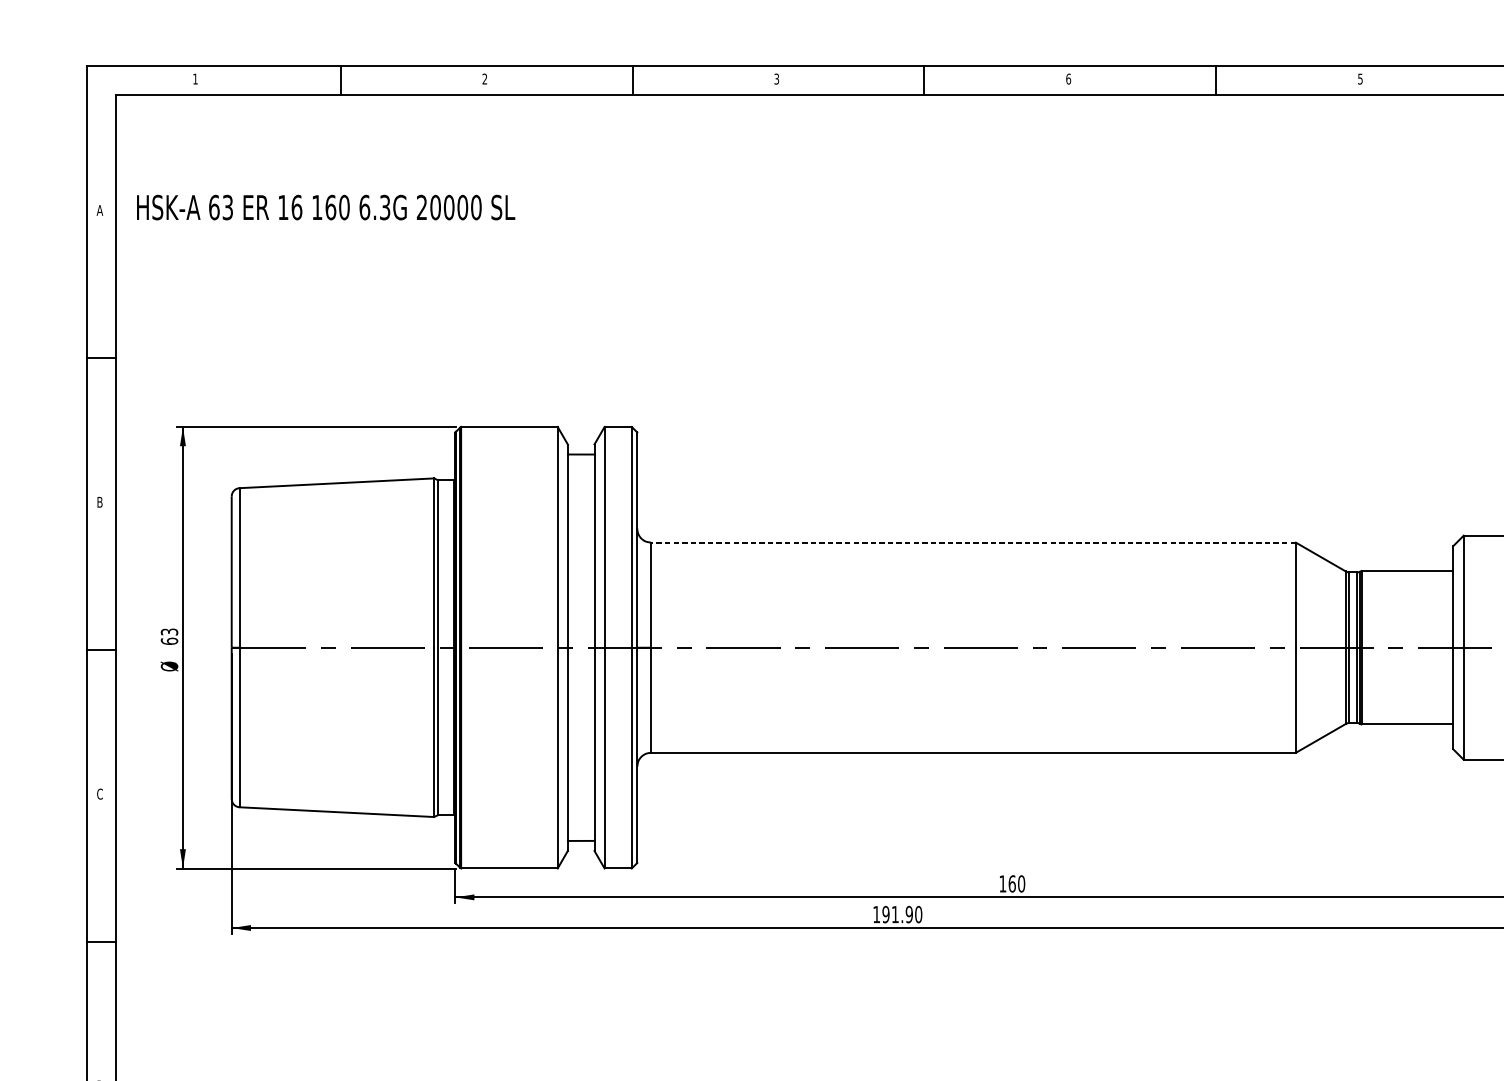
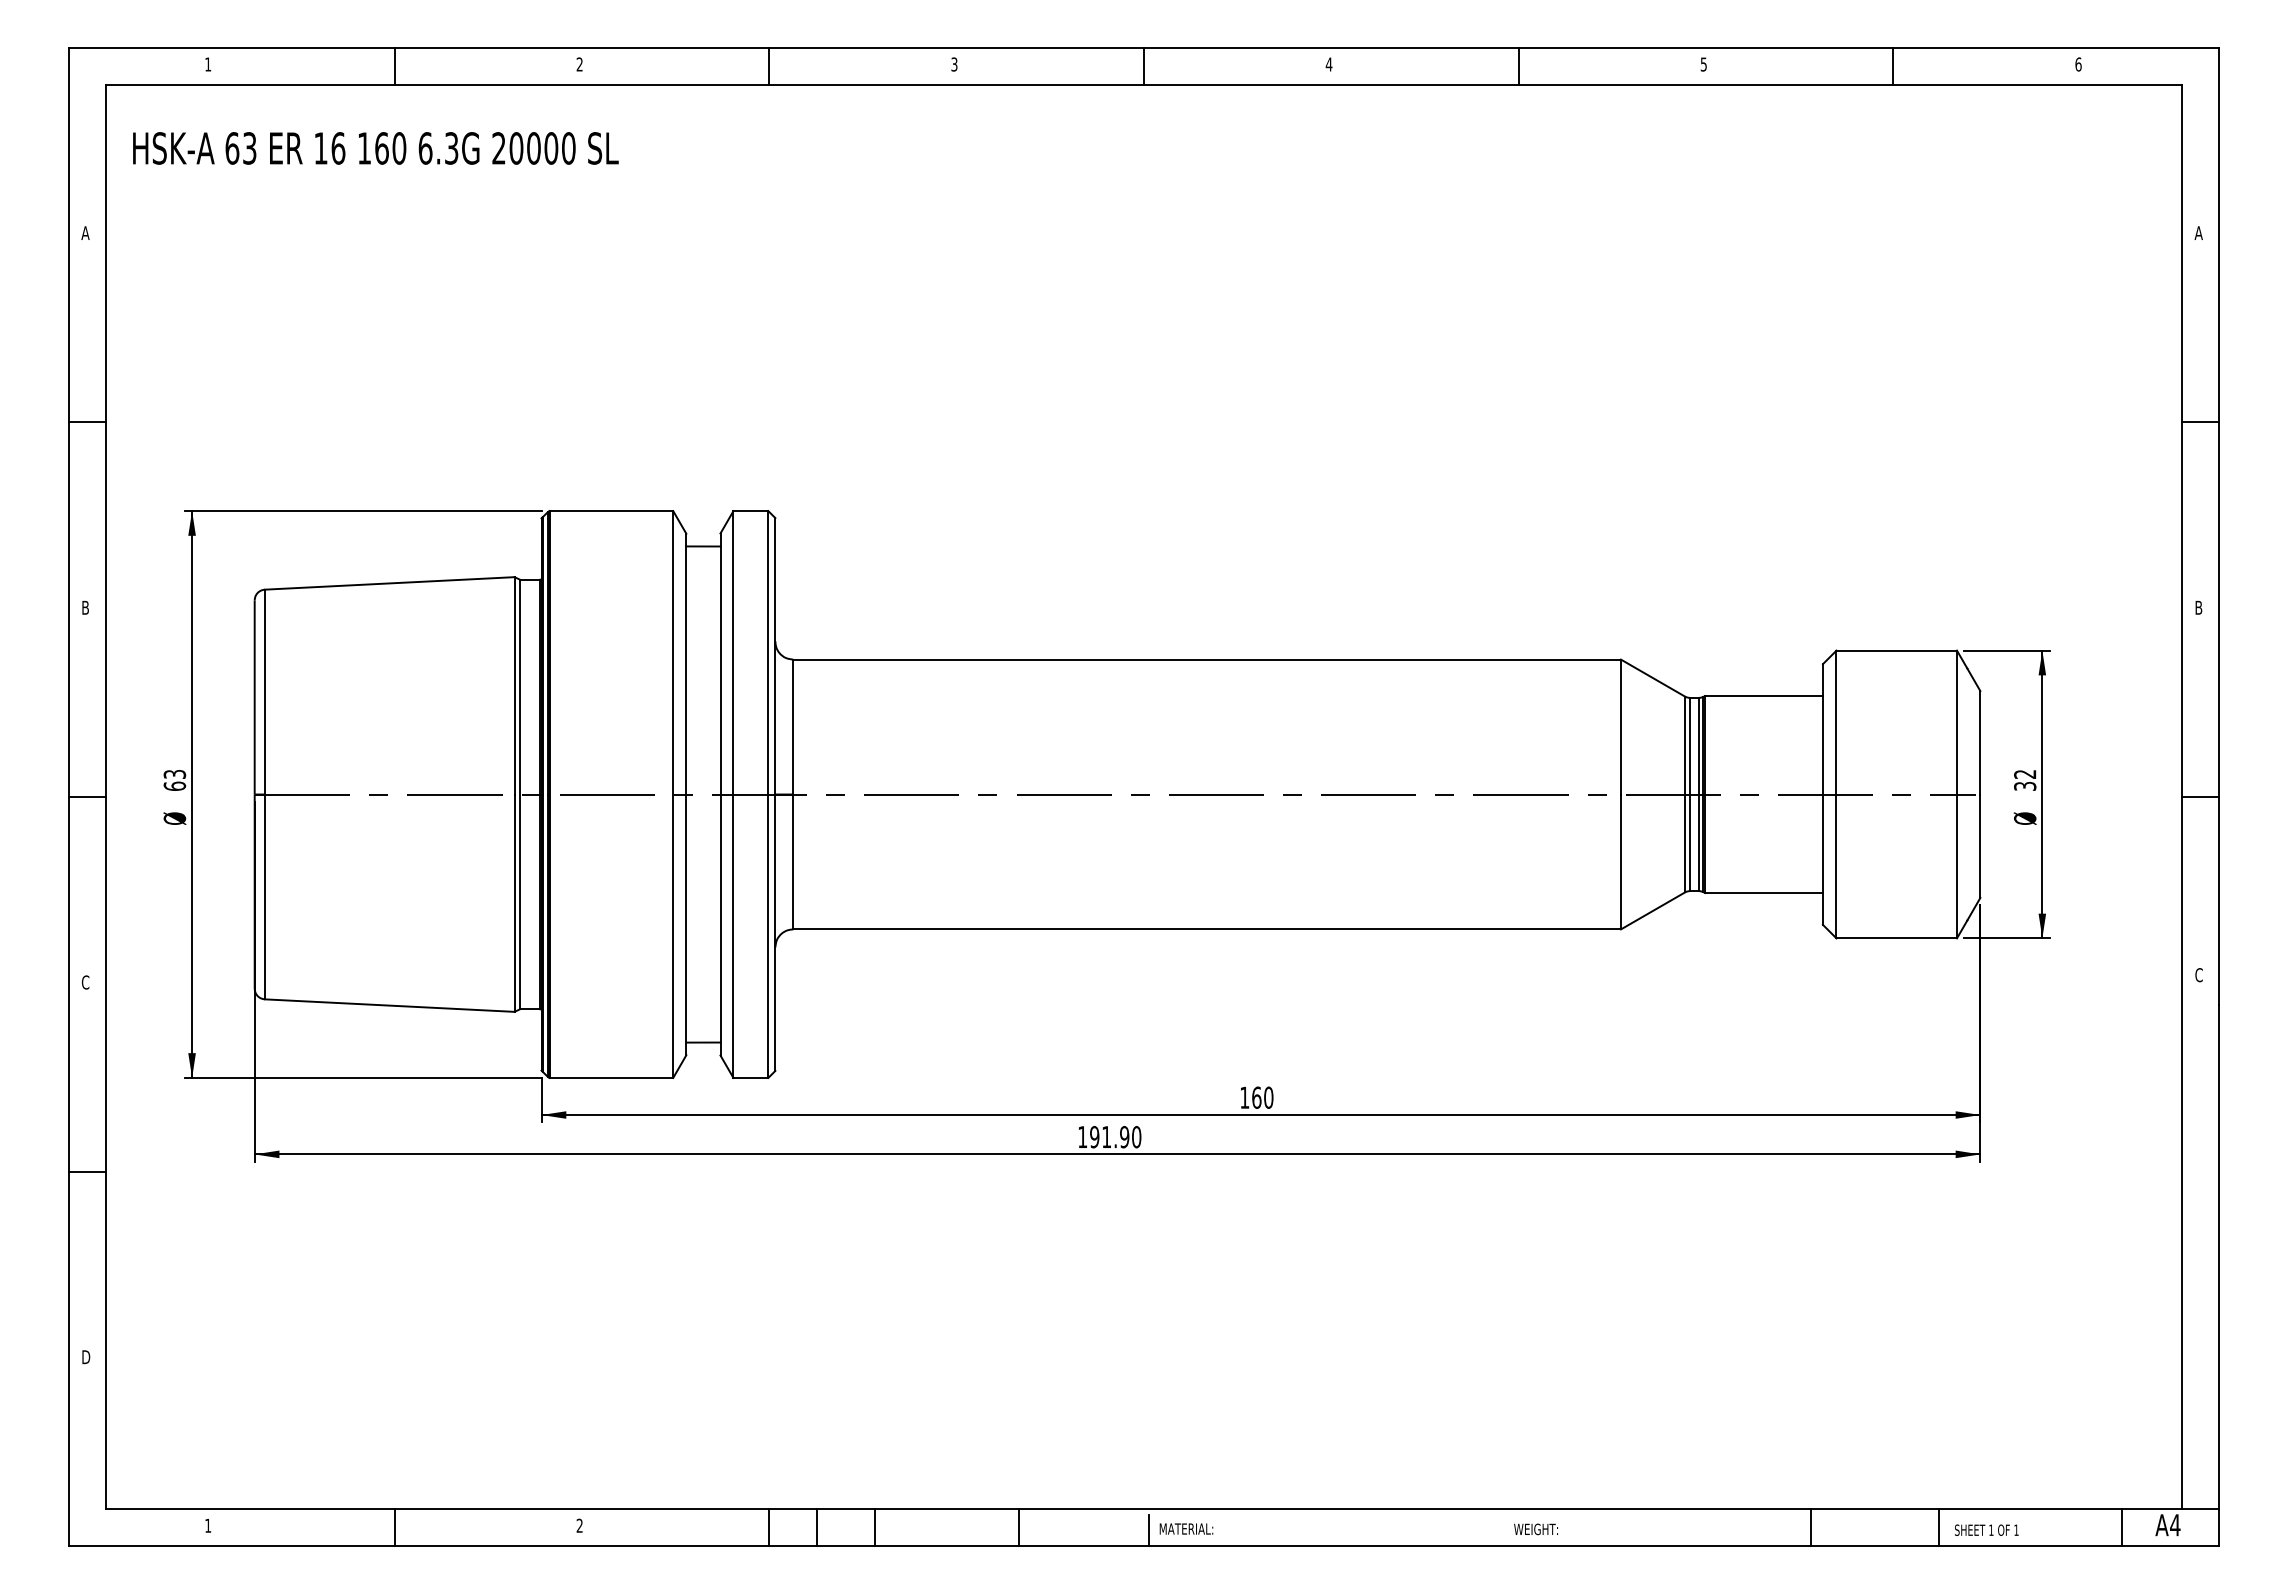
text: (1068, 79) -> (1328, 64), 6 -> 4
text: (325, 207) -> (375, 148), moved
line: (973, 542) -> (1207, 659), dashed -> solid

